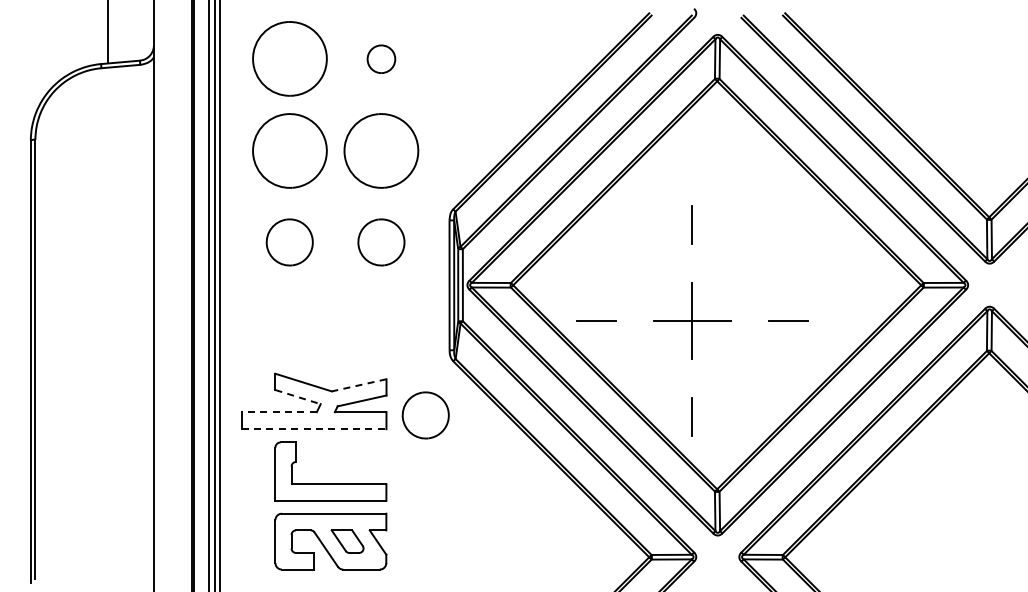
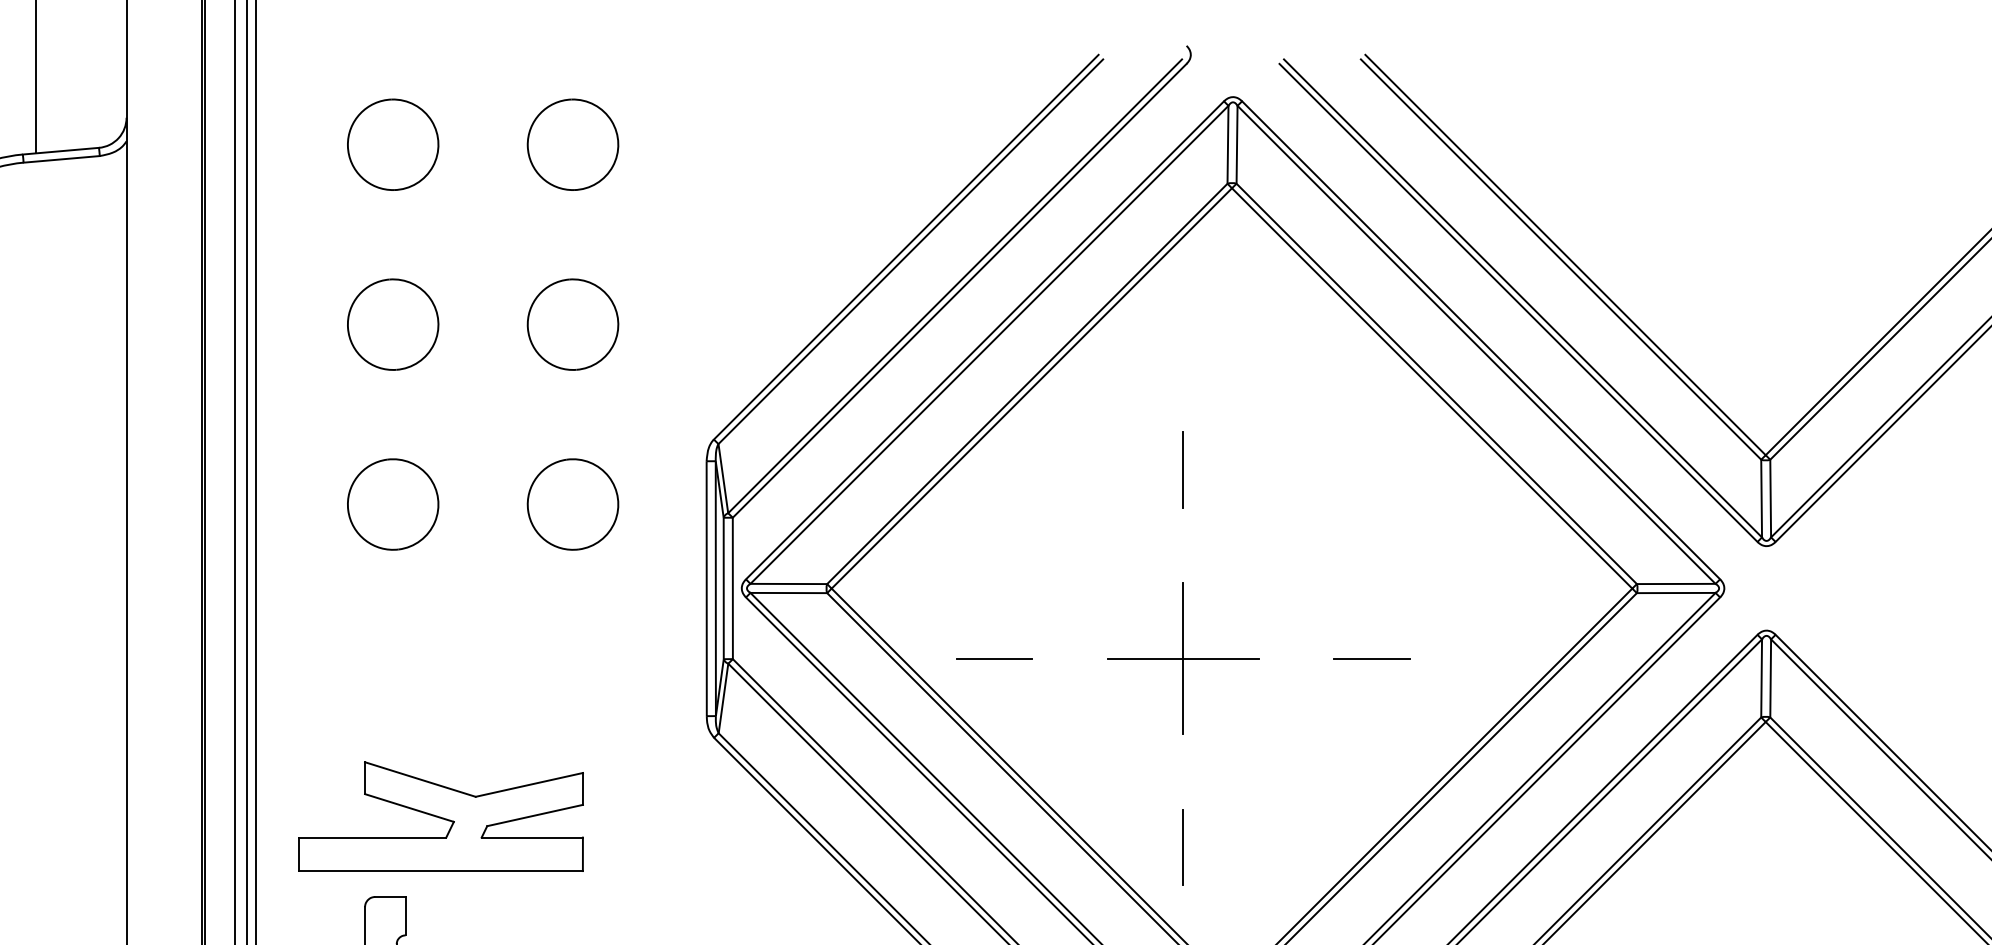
part: (289, 59) -> (392, 145), size x0.62
part: (381, 59) -> (573, 145), size x1.67
part: (289, 150) -> (392, 324), size x0.62
part: (381, 150) -> (573, 324), size x0.62
line: (358, 385) -> (528, 785), dashed -> solid
line: (298, 397) -> (410, 808), dashed -> solid
line: (279, 412) -> (372, 838), dashed -> solid
part: (425, 415) -> (659, 844), removed
line: (314, 429) -> (441, 871), dashed -> solid

